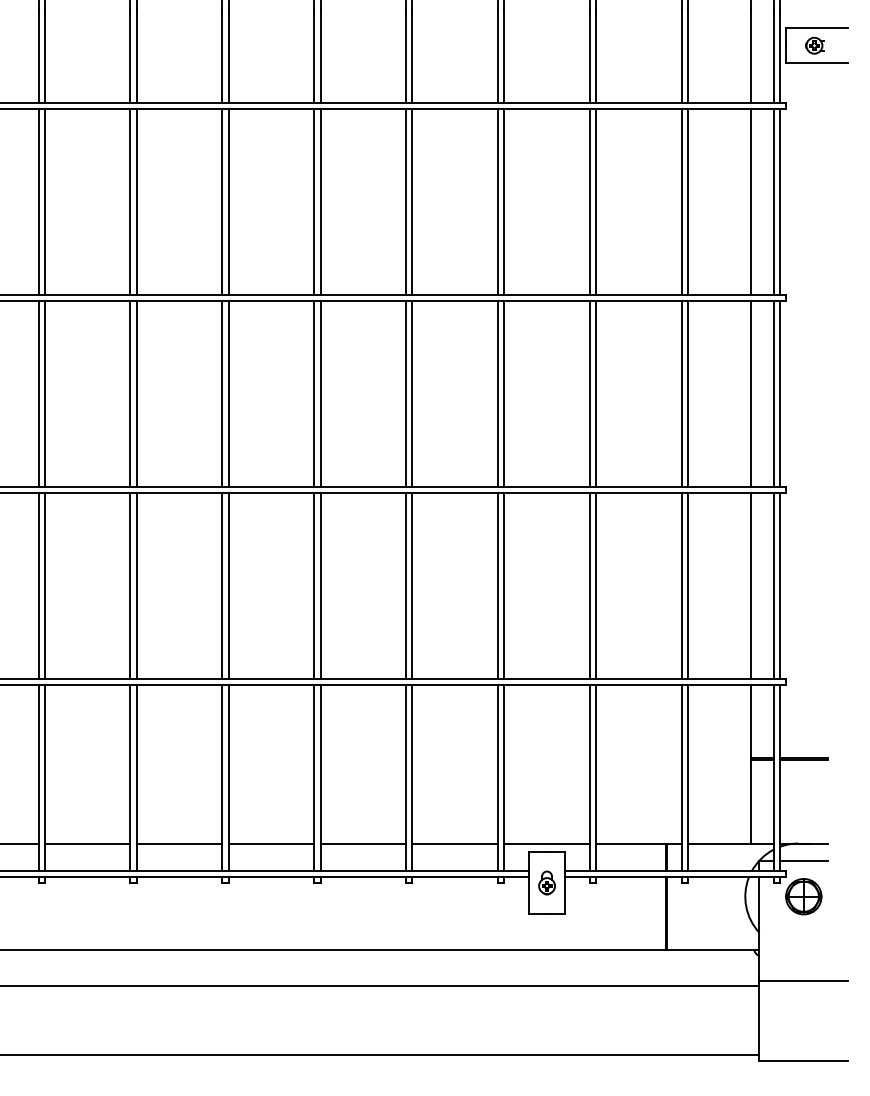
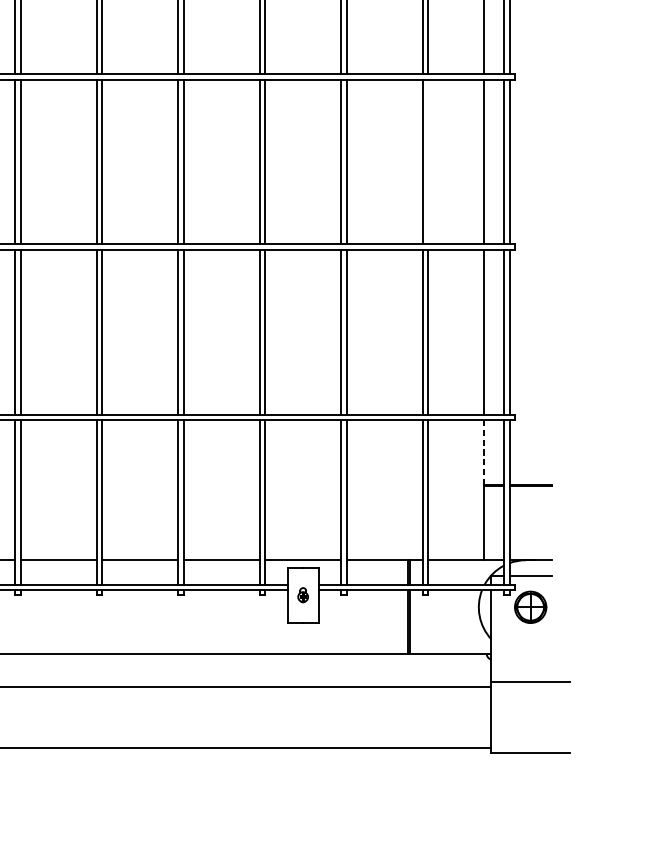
line: (688, 394) -> (428, 162), removed
line: (750, 721) -> (483, 452), solid -> dashed
part: (546, 882) -> (302, 594), size x0.7

